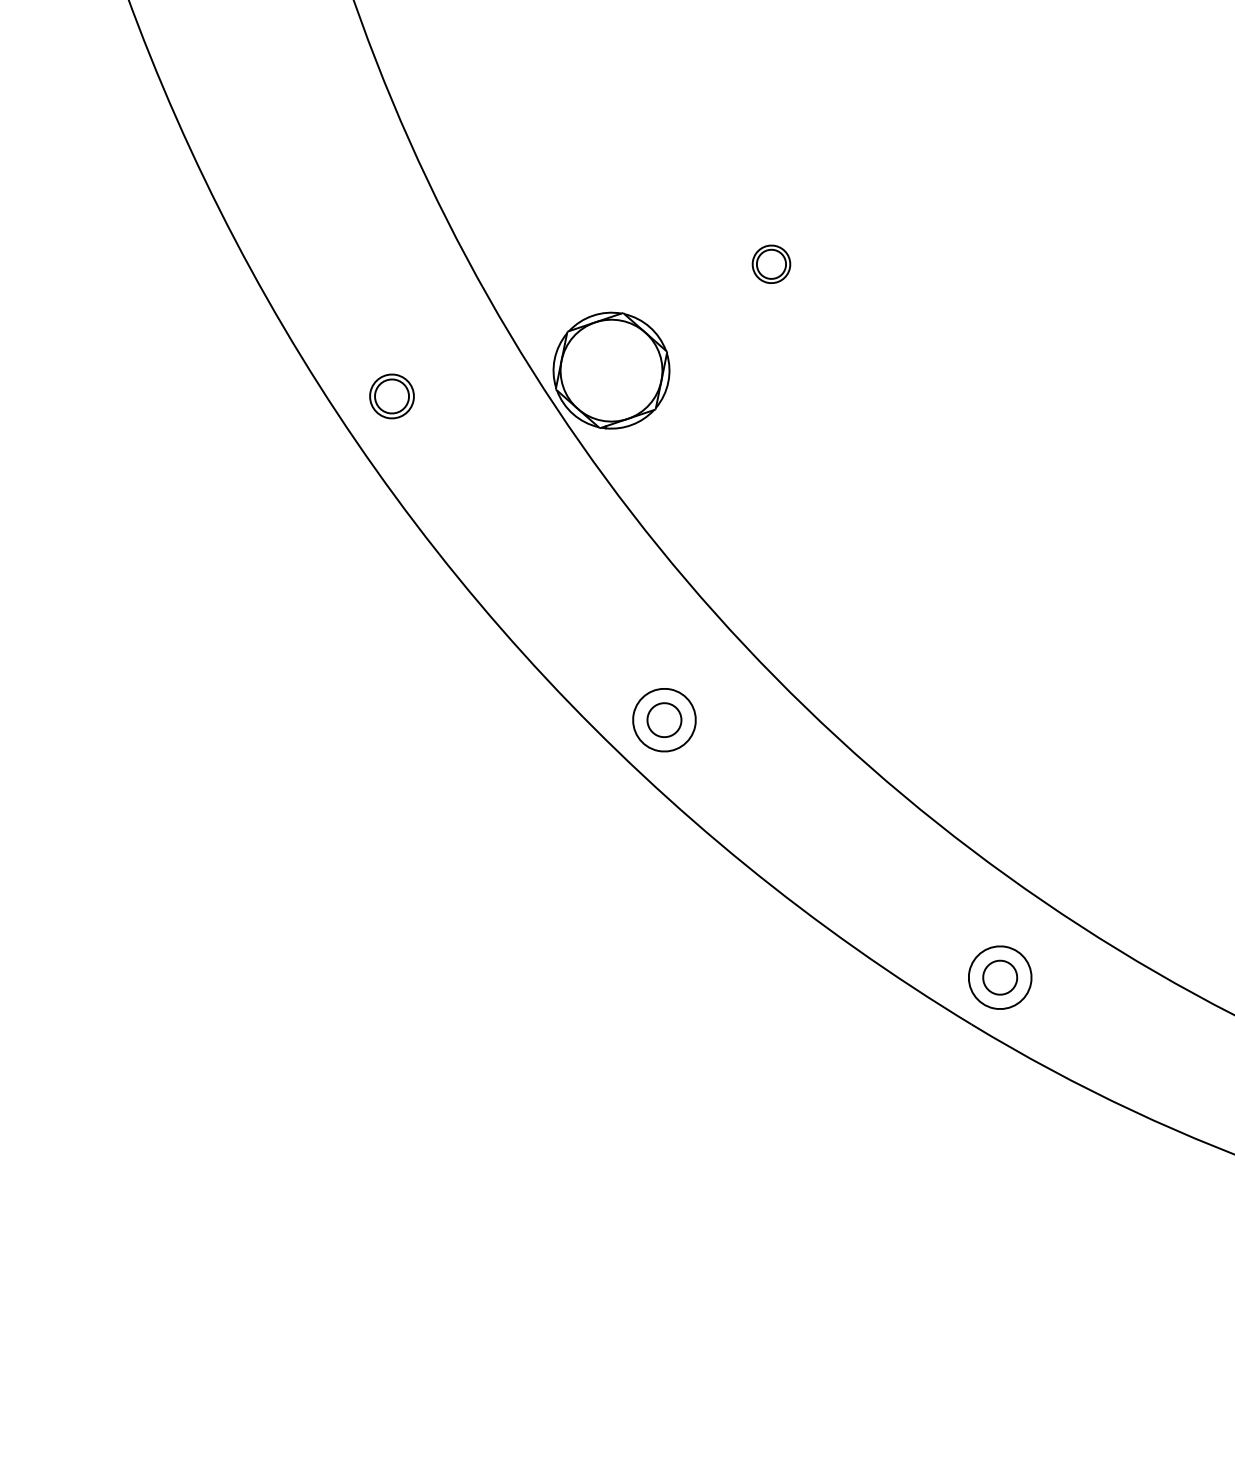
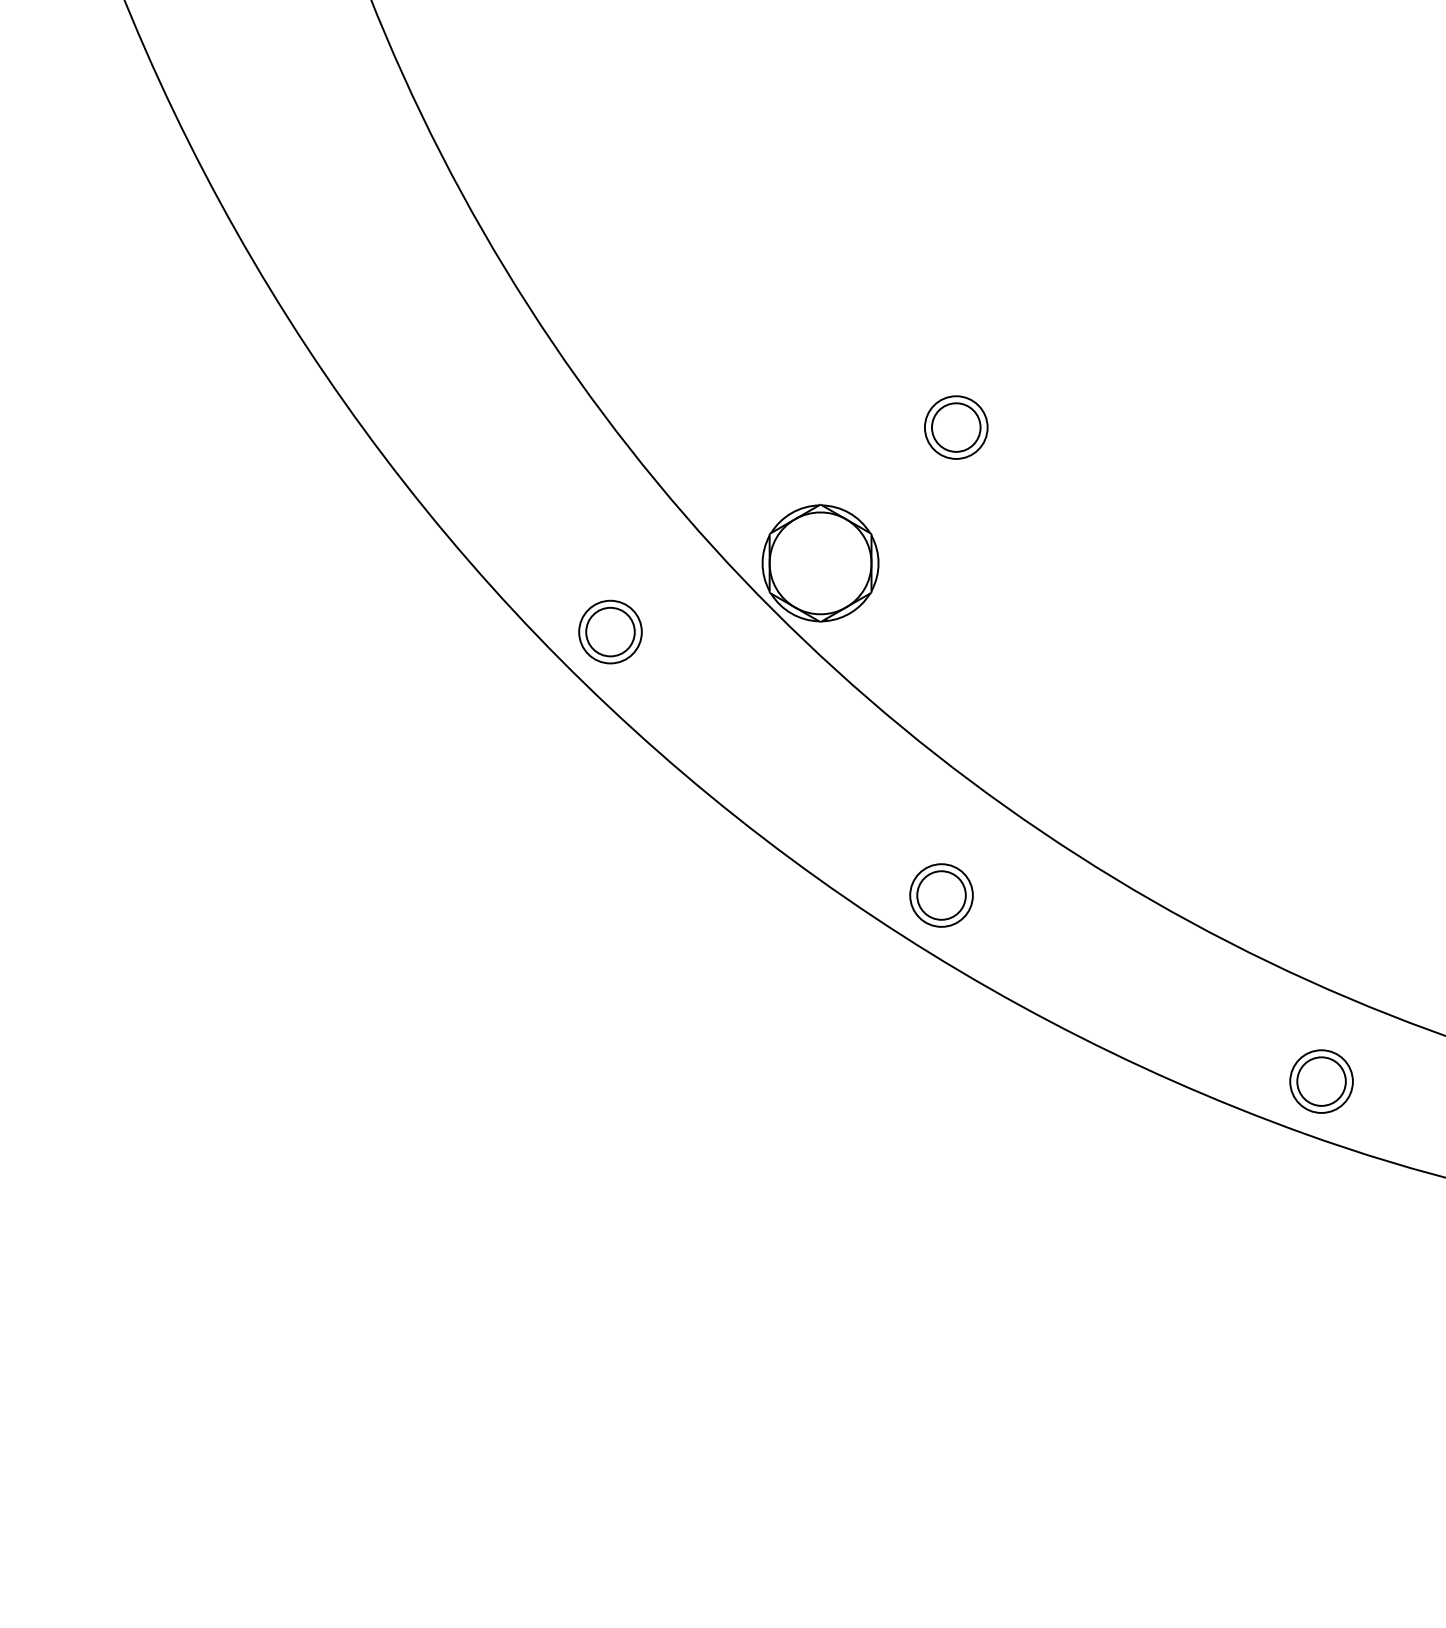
part: (771, 264) -> (956, 427), size x1.67
part: (392, 395) -> (610, 631), size x1.43
circle: (664, 720) -> (941, 895), size x1.43
circle: (1000, 977) -> (1321, 1081), size x1.43

